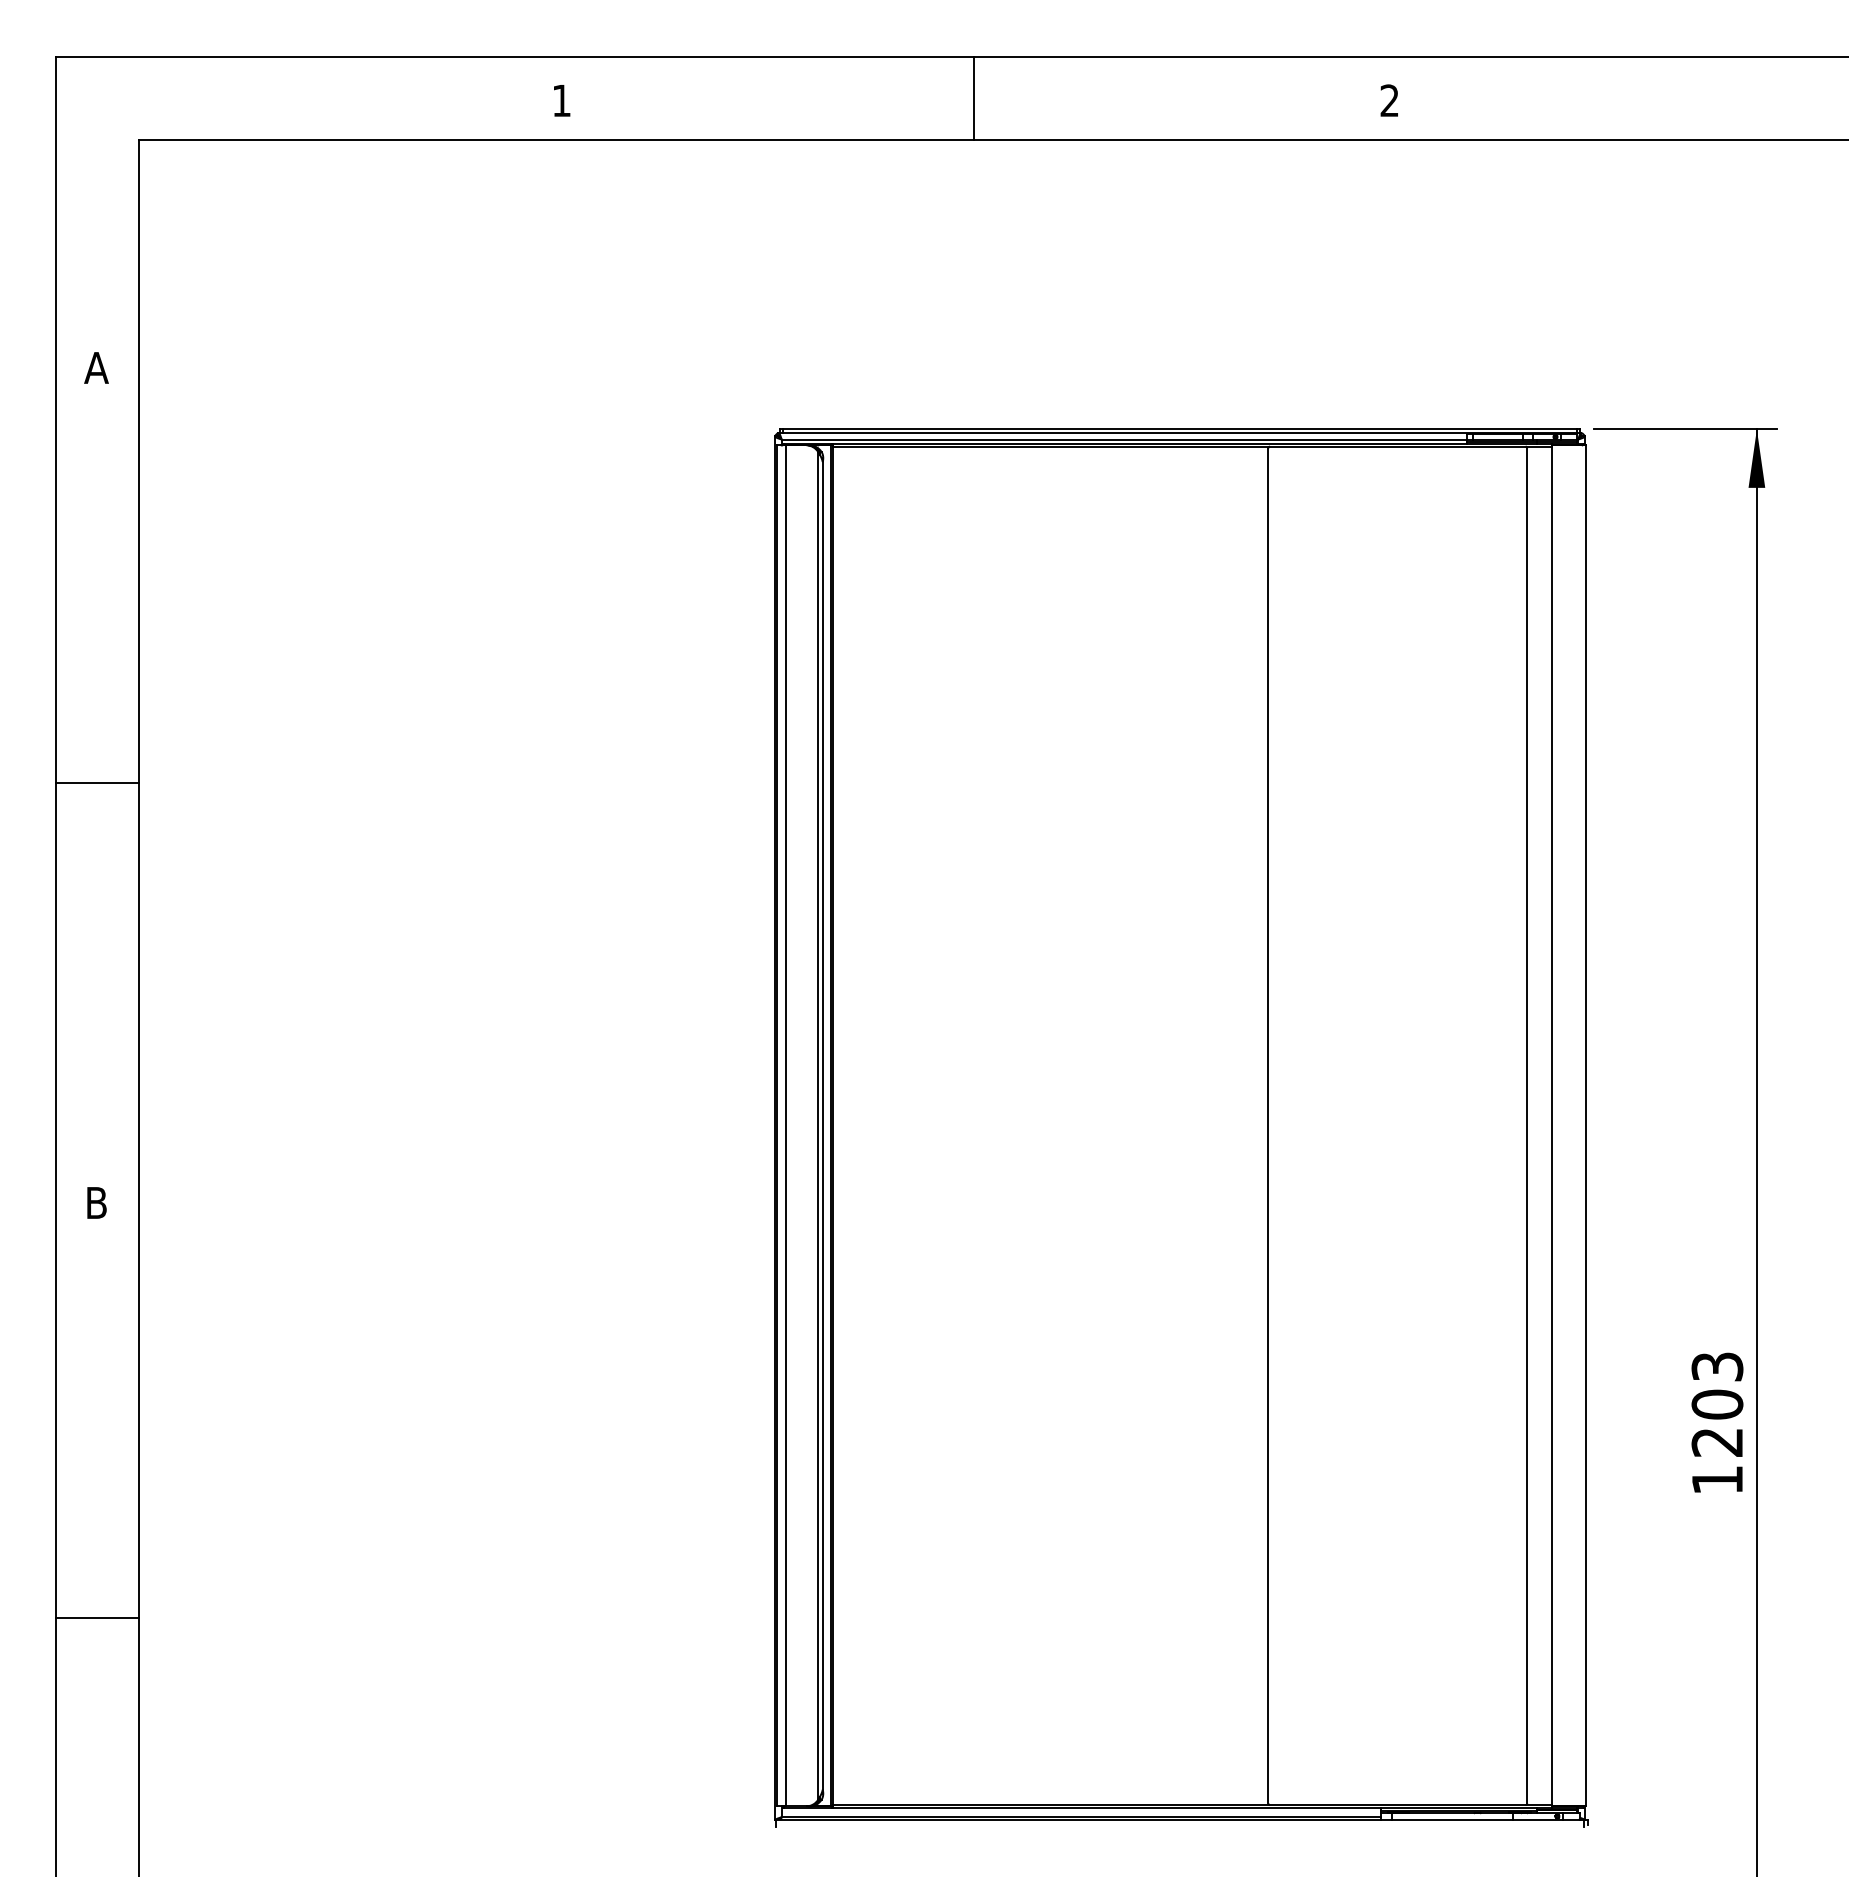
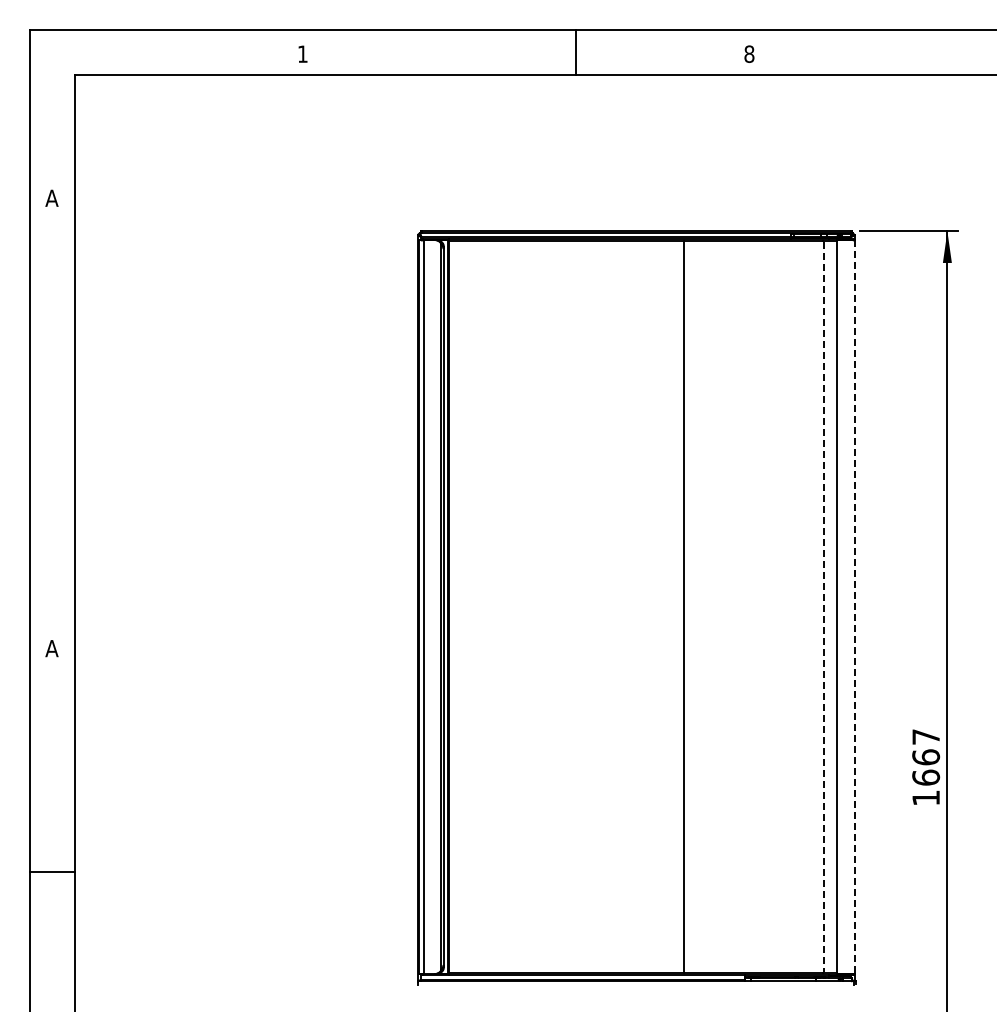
line: (974, 97) -> (576, 52), moved
text: (1389, 99) -> (749, 53), 2 -> 8
line: (97, 783) -> (52, 422), removed
line: (1527, 1126) -> (823, 607), solid -> dashed
line: (1586, 1126) -> (855, 607), solid -> dashed
text: (95, 1202) -> (51, 648), B -> A
text: (1718, 1404) -> (926, 757), 1203 -> 1667

